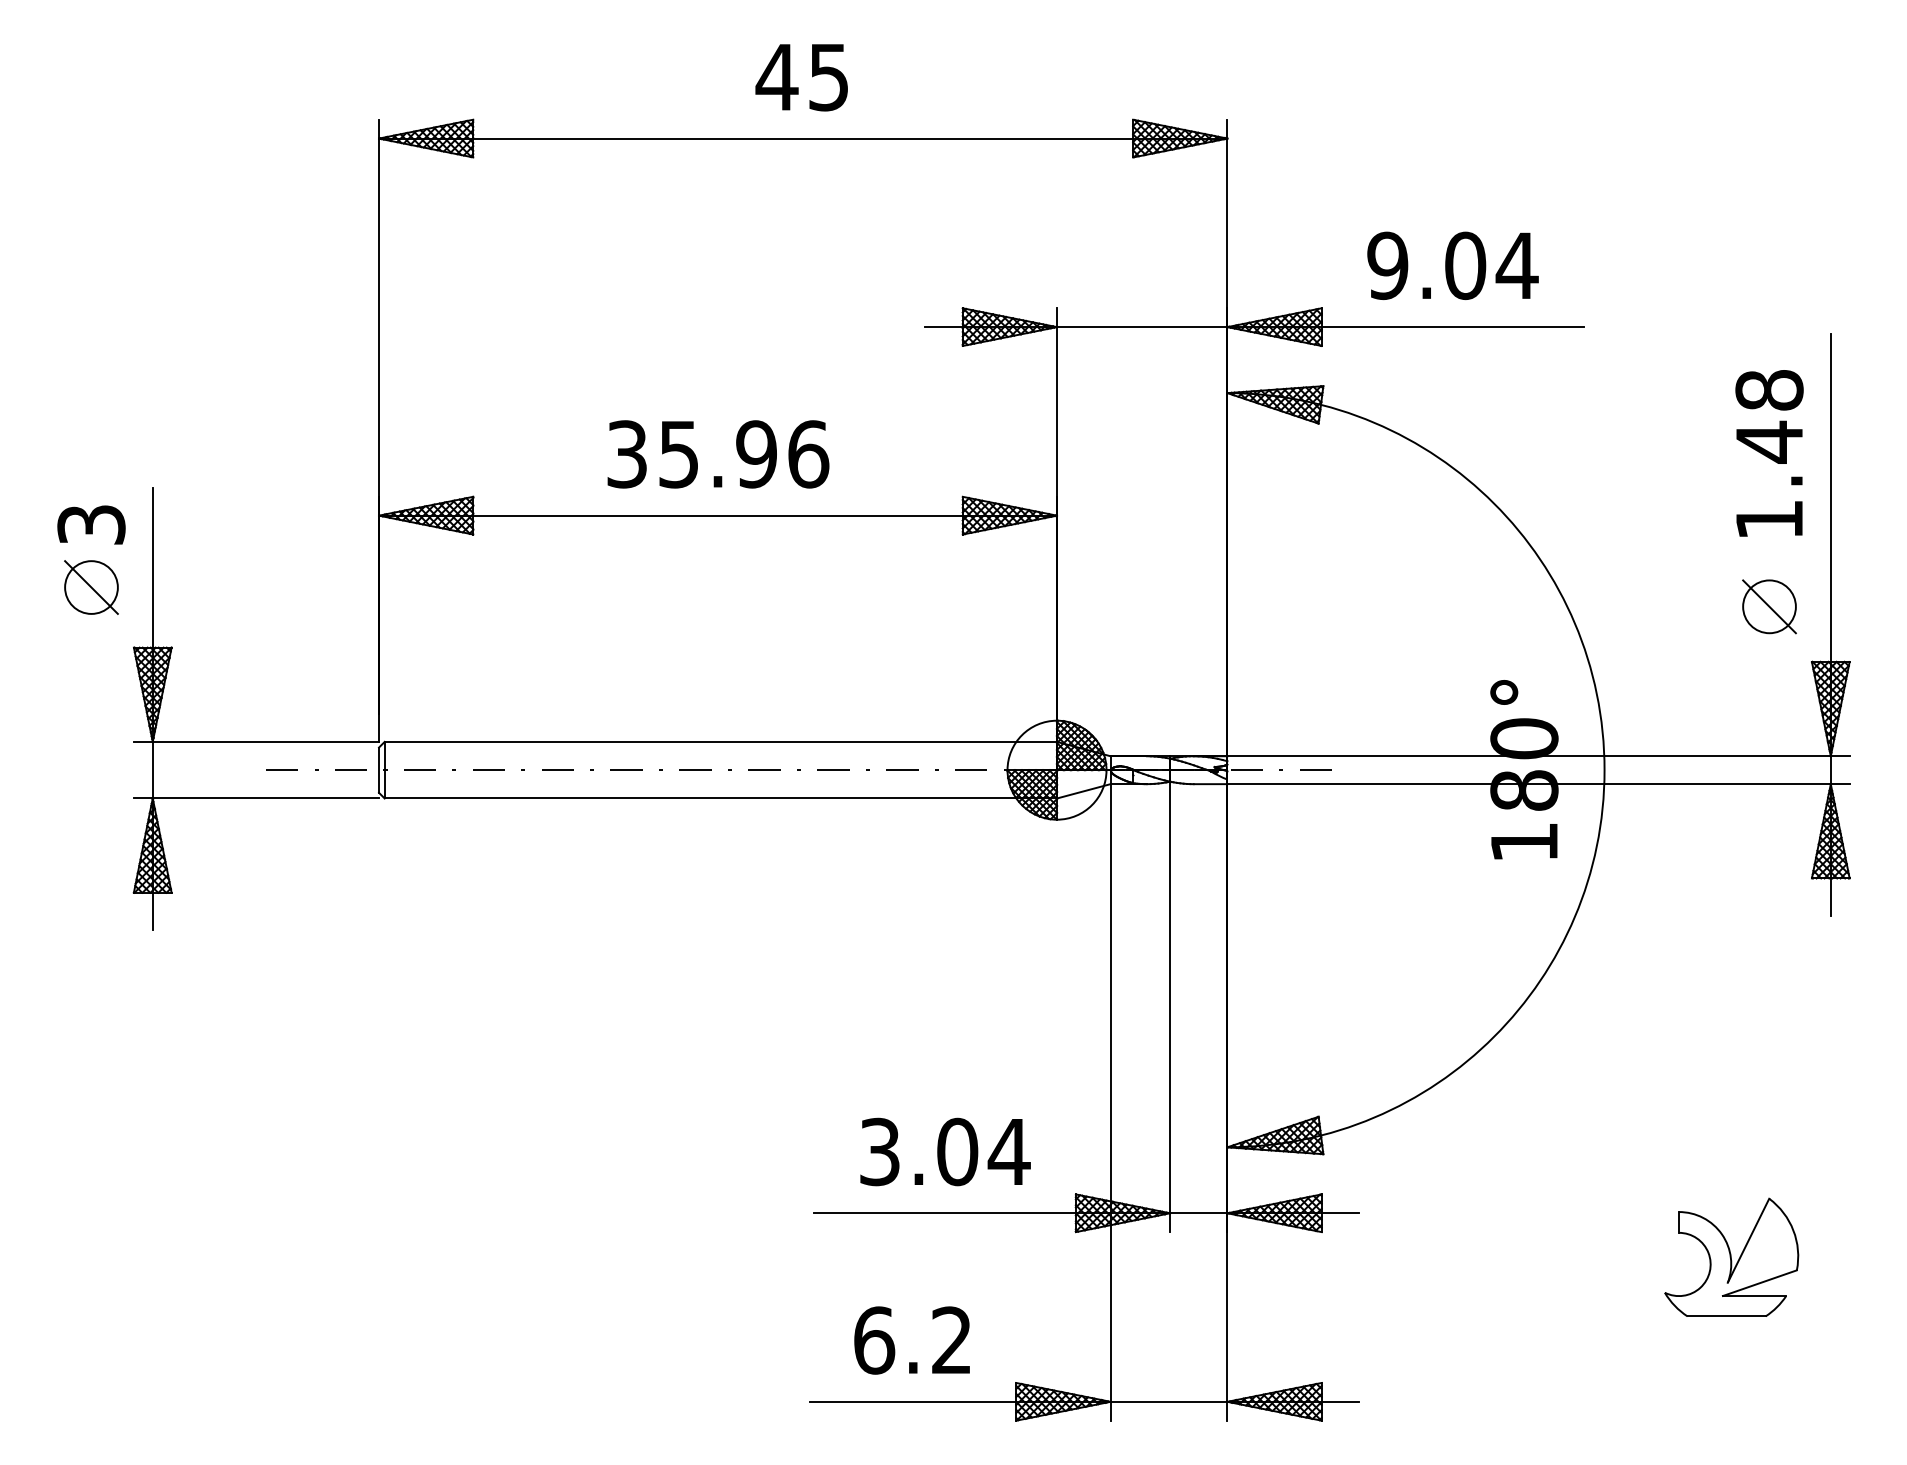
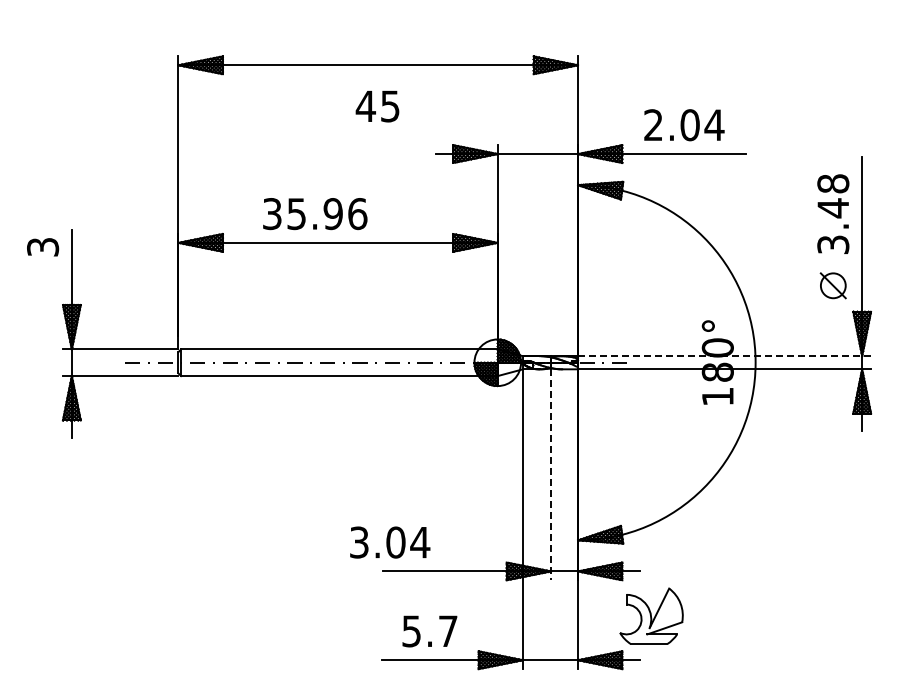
text: (801, 77) -> (377, 106), moved
text: (1387, 266) -> (653, 125), 9.04 -> 2.04
text: (718, 455) -> (315, 214), moved
text: (1769, 519) -> (833, 244), 1.48 -> 3.48
part: (90, 587) -> (42, 276), removed
line: (1538, 756) -> (724, 356), solid -> dashed
line: (1171, 1009) -> (551, 475), solid -> dashed
text: (946, 1151) -> (390, 542), moved
part: (1731, 1255) -> (651, 615), moved
text: (912, 1340) -> (429, 631), 6.2 -> 5.7

